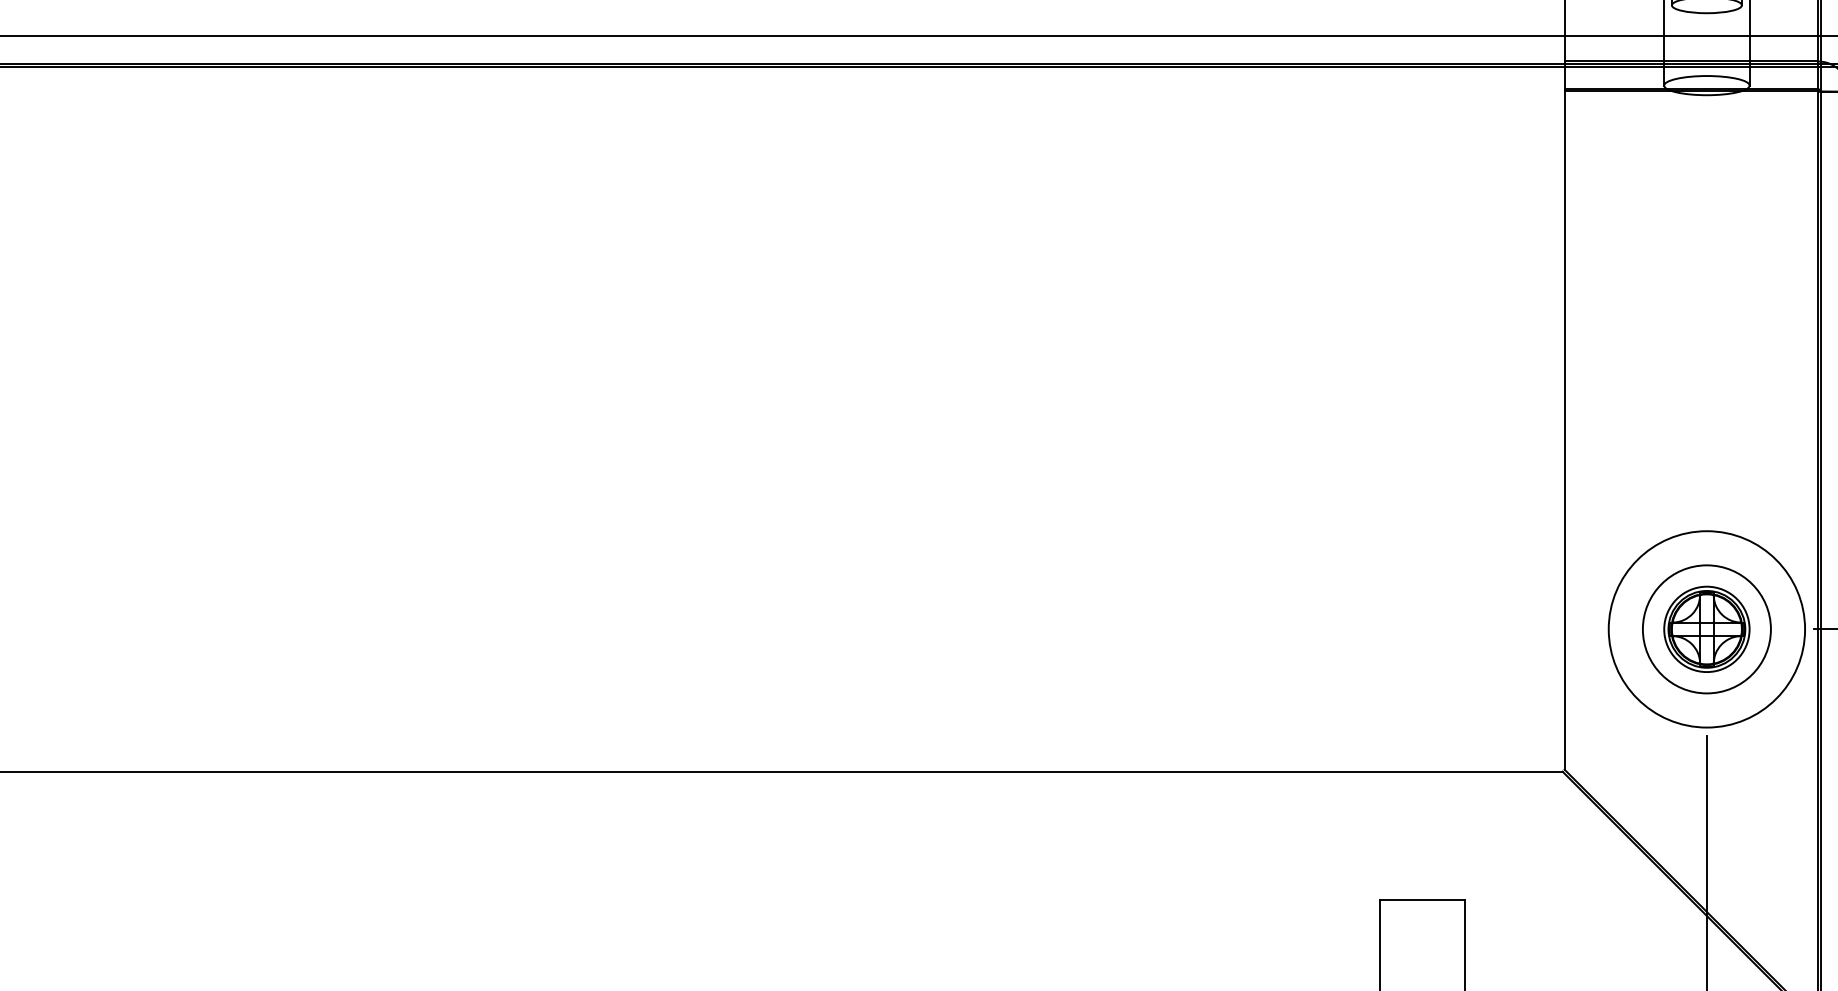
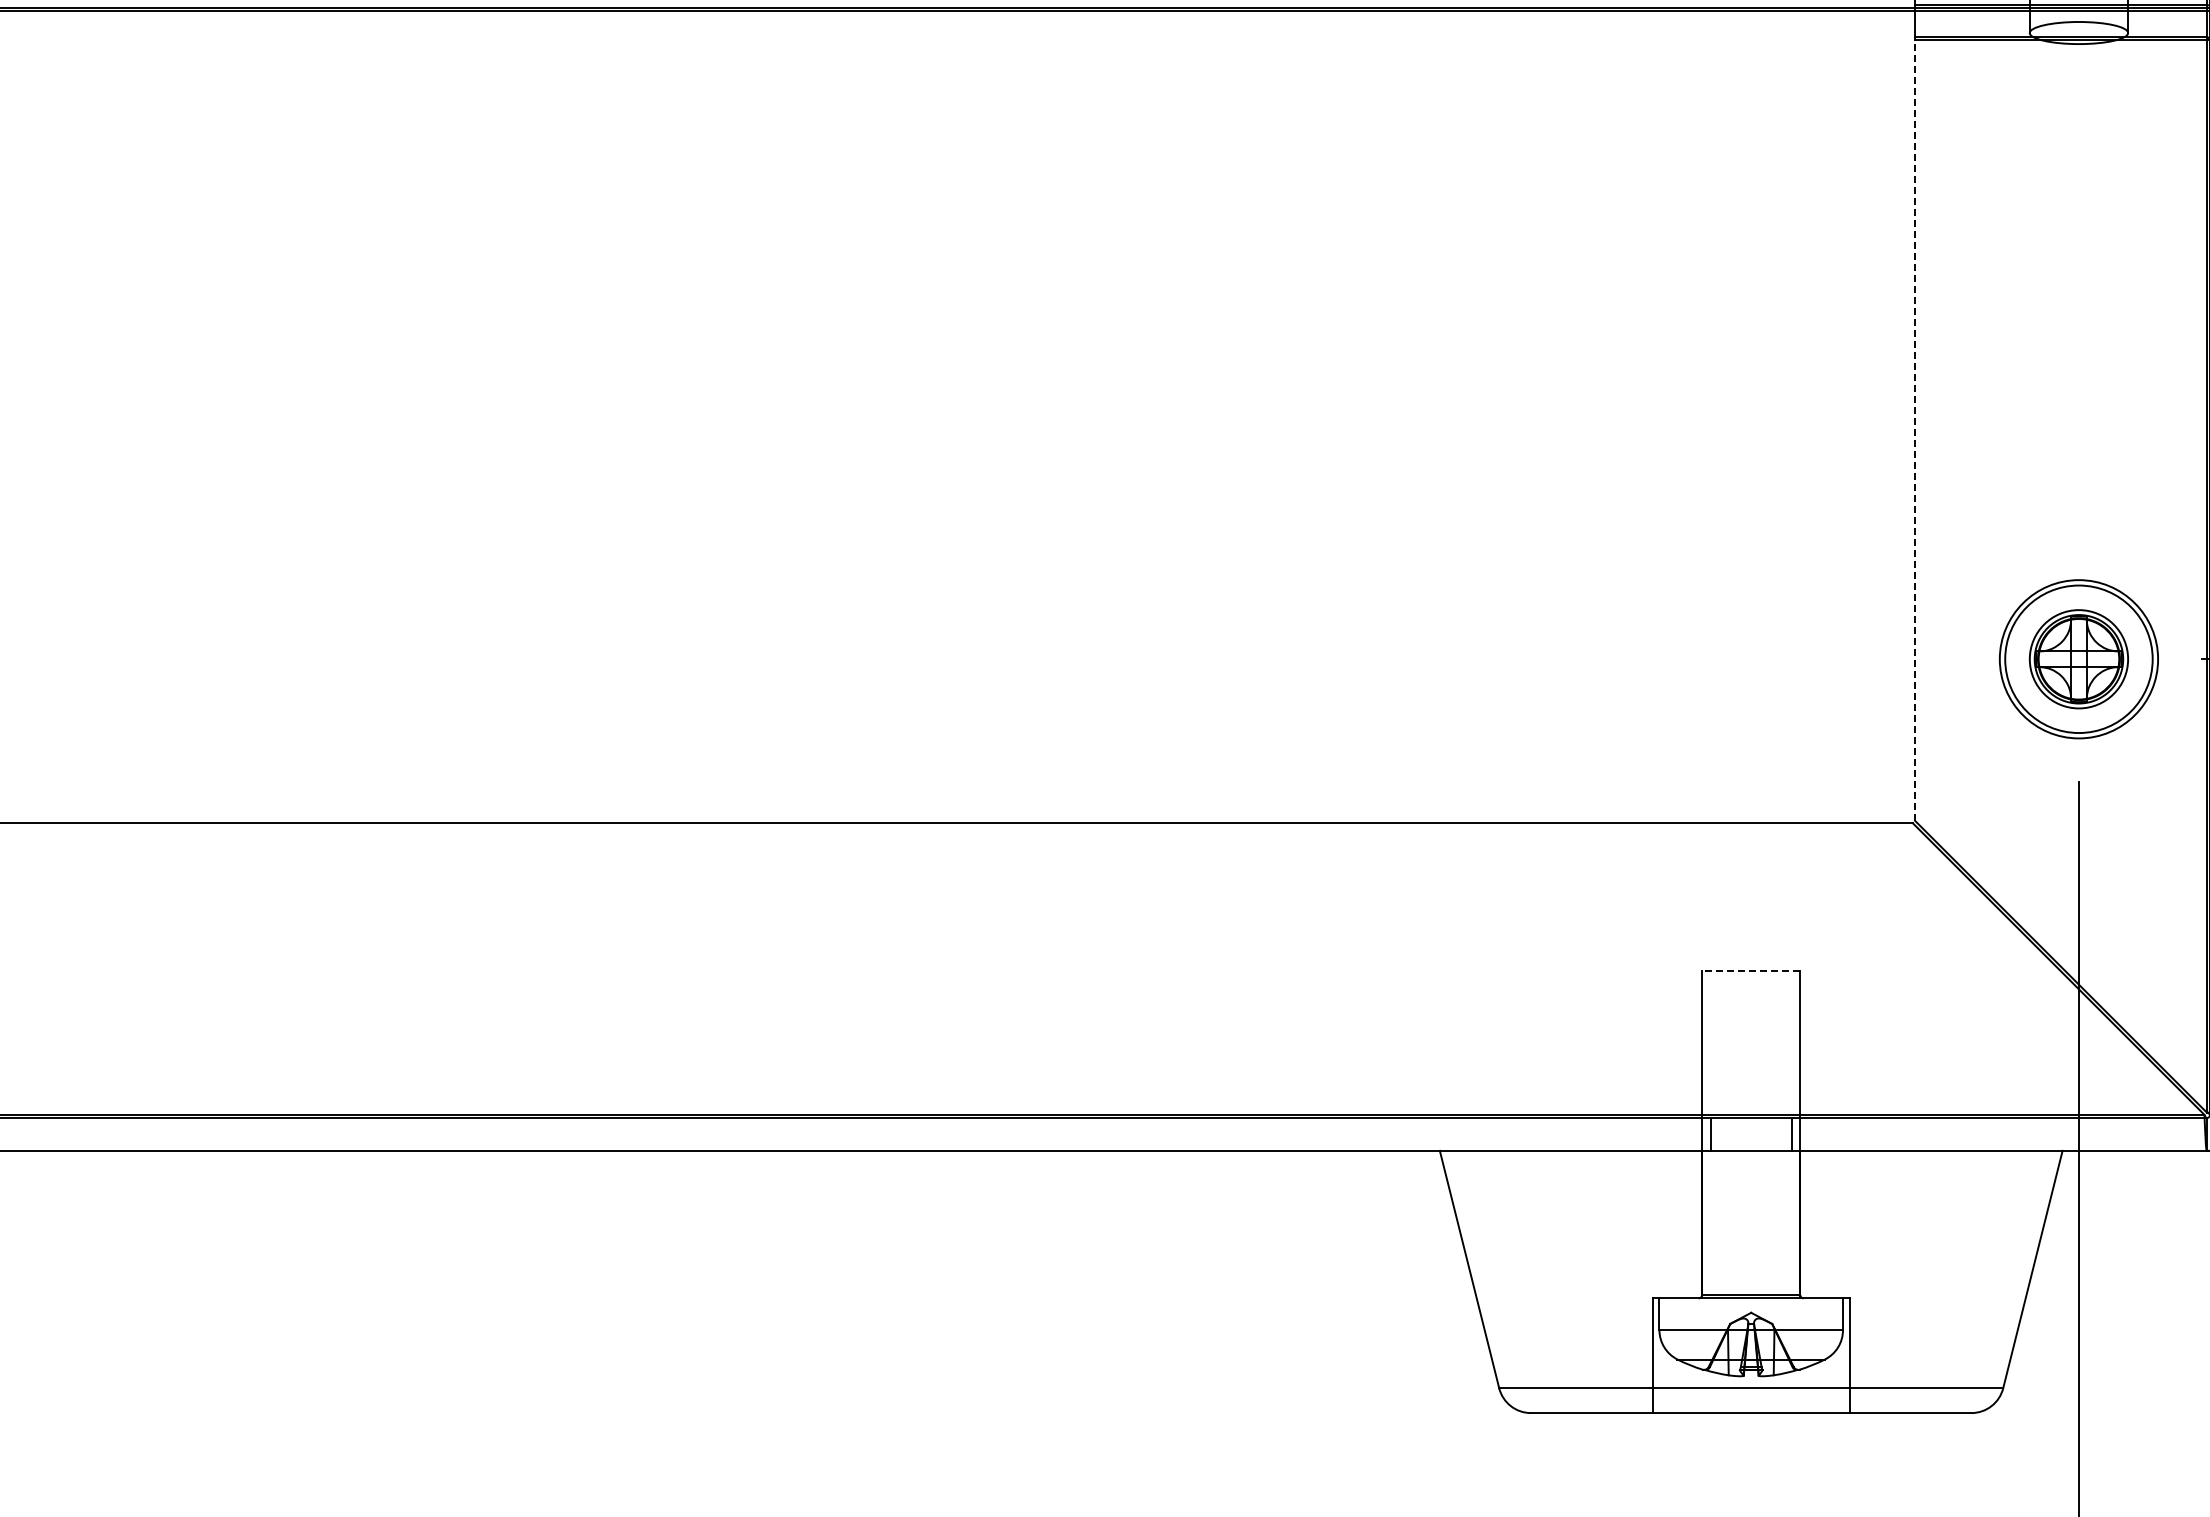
line: (1564, 430) -> (1915, 430), solid -> dashed
circle: (1706, 629) -> (2078, 659), size x0.7
line: (1421, 899) -> (1750, 970), solid -> dashed

